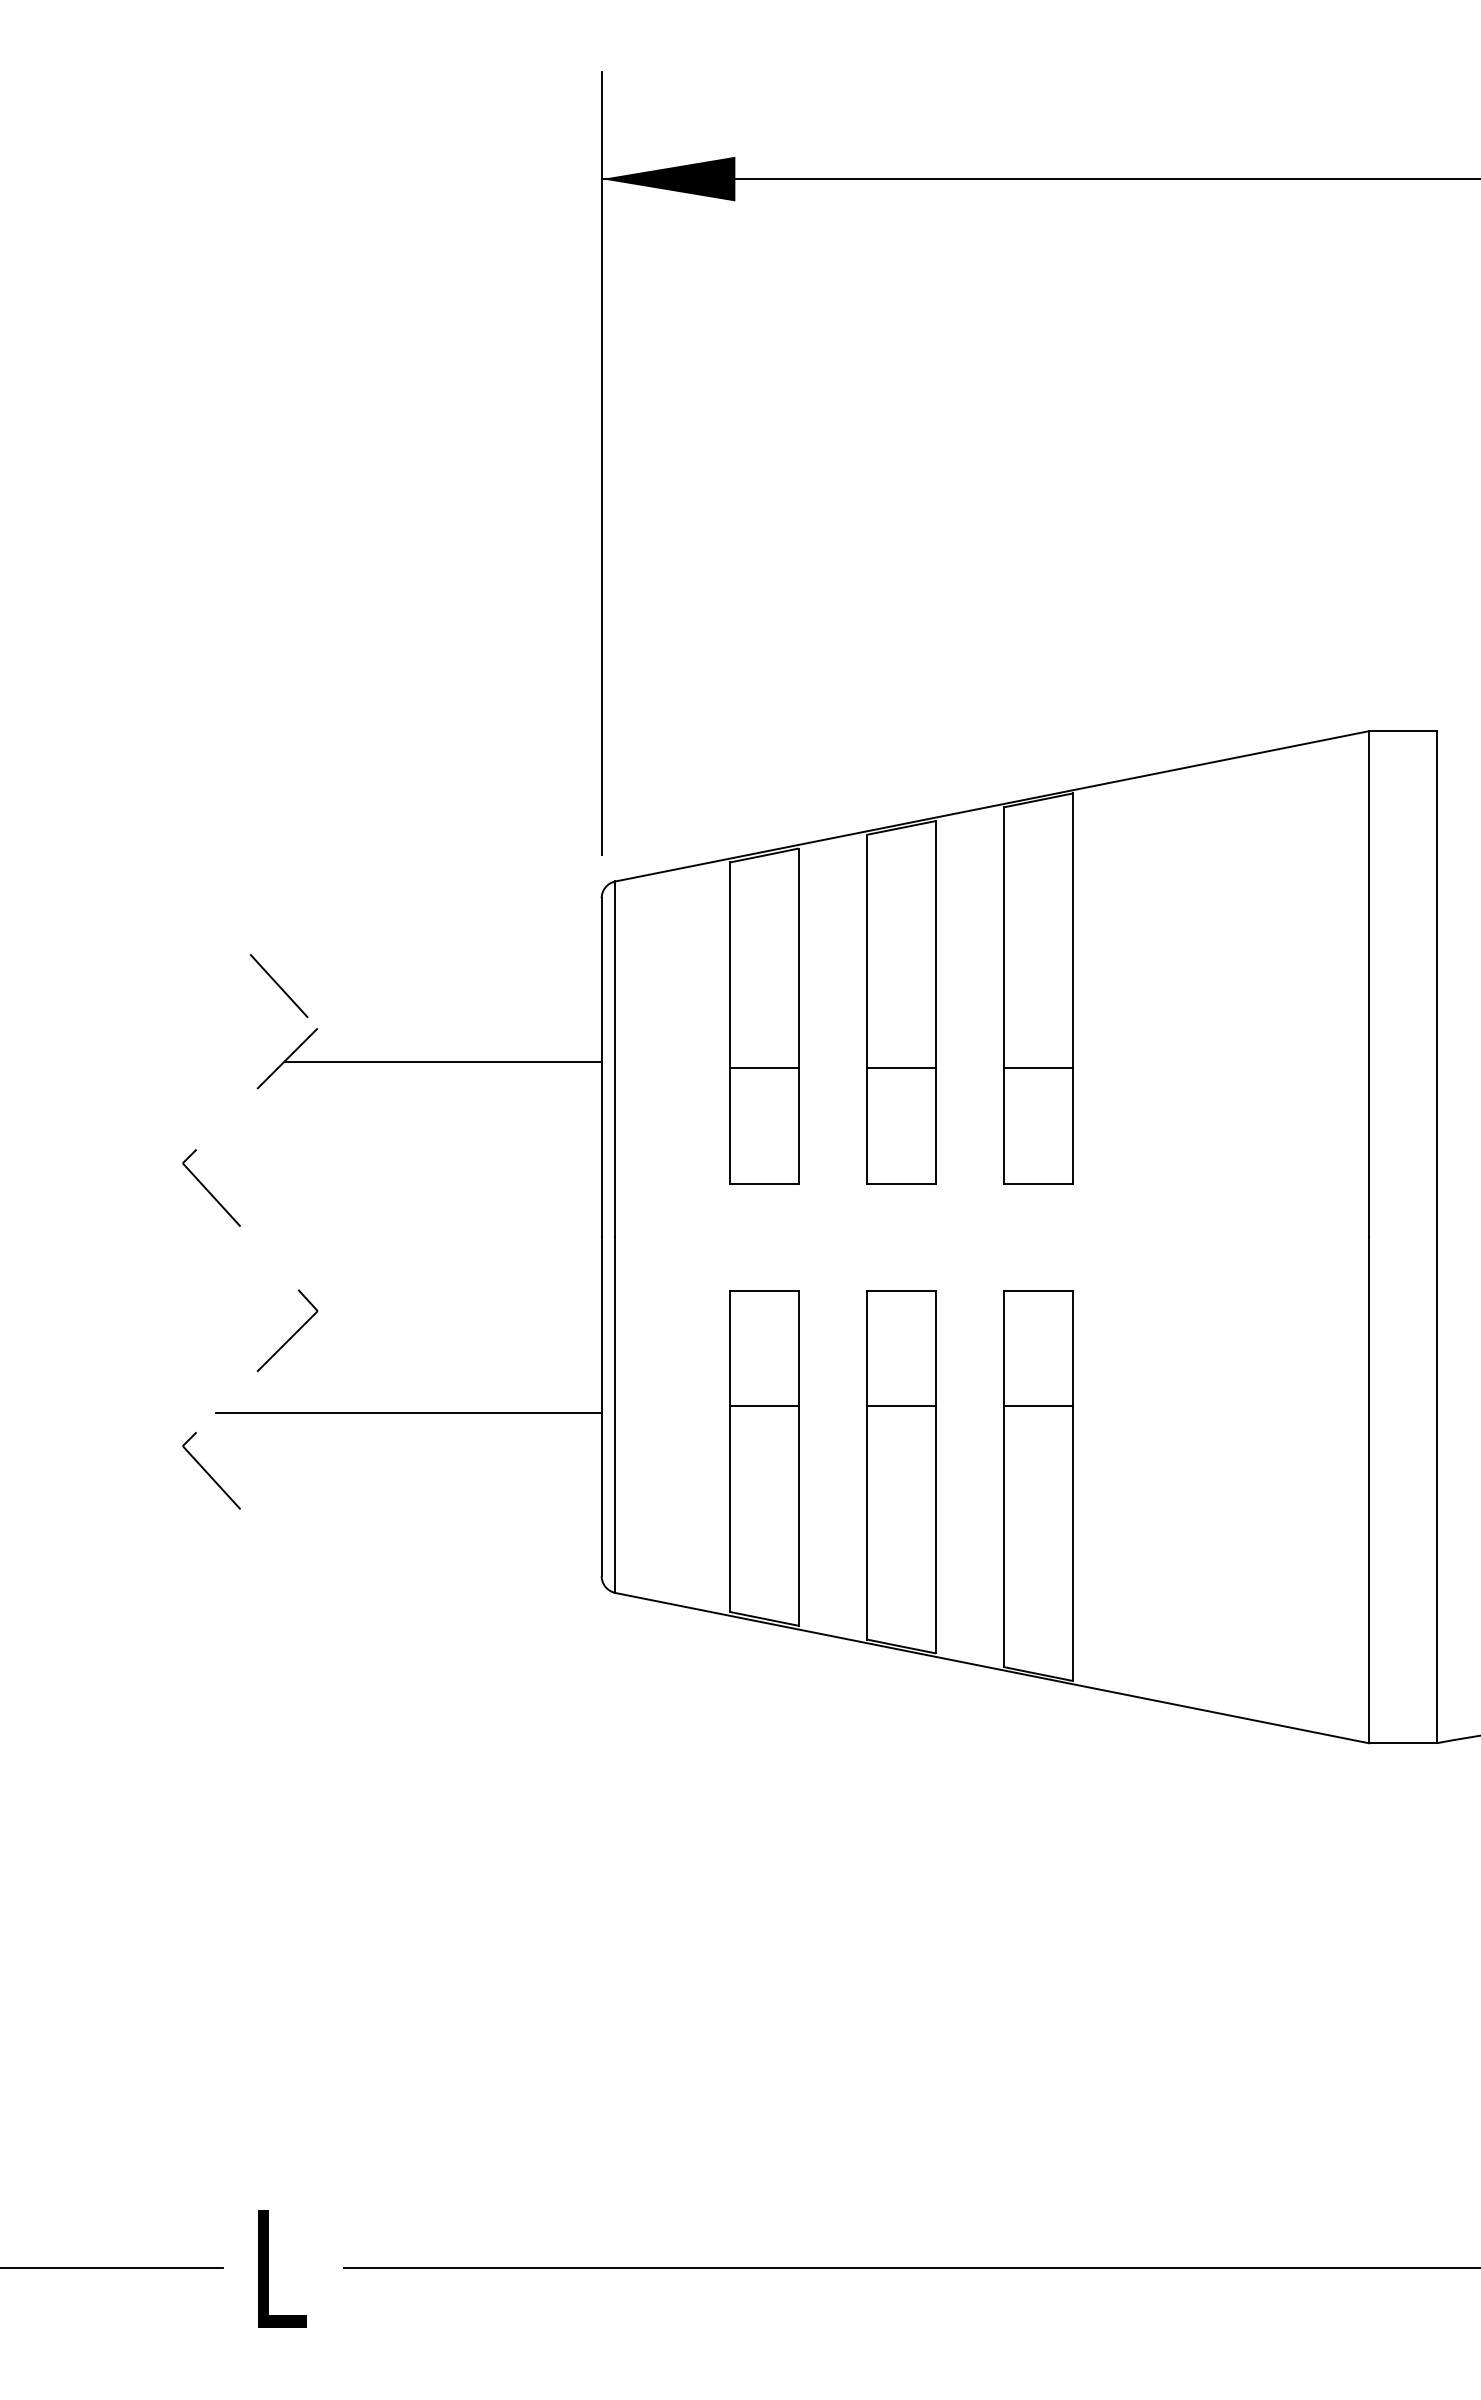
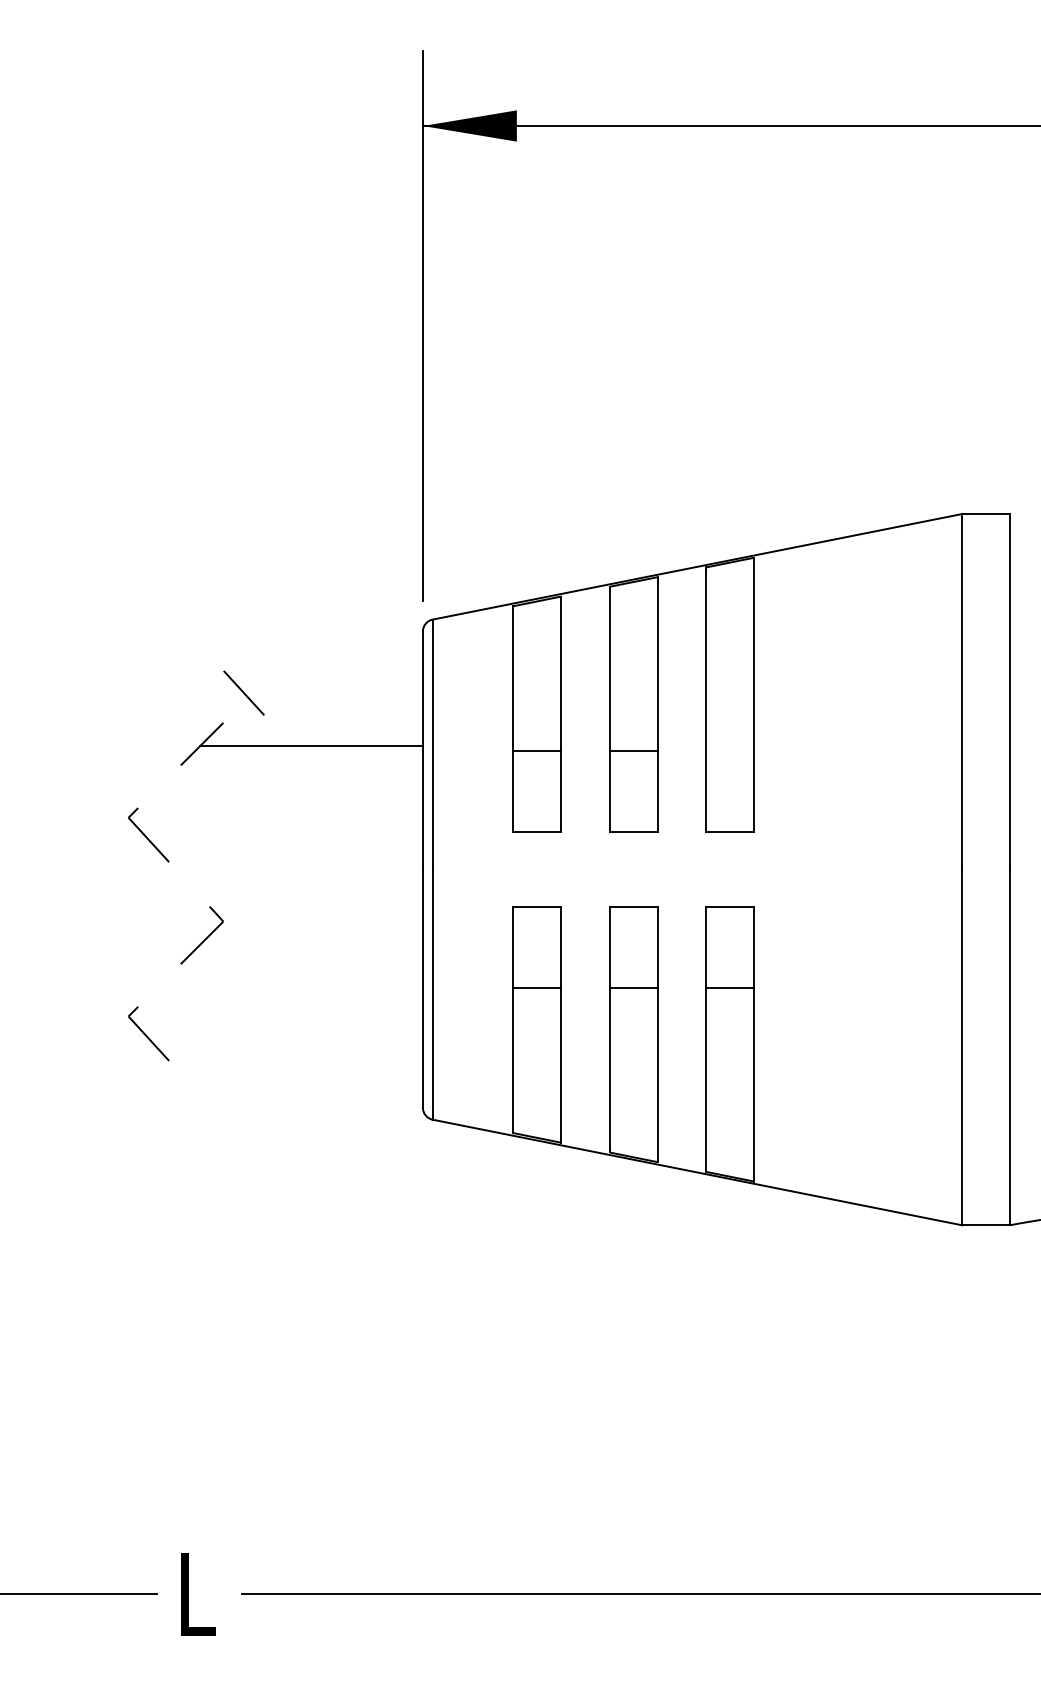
line: (278, 985) -> (243, 692), moved
line: (1038, 1068) -> (729, 751), removed
line: (408, 1412) -> (287, 992), removed

